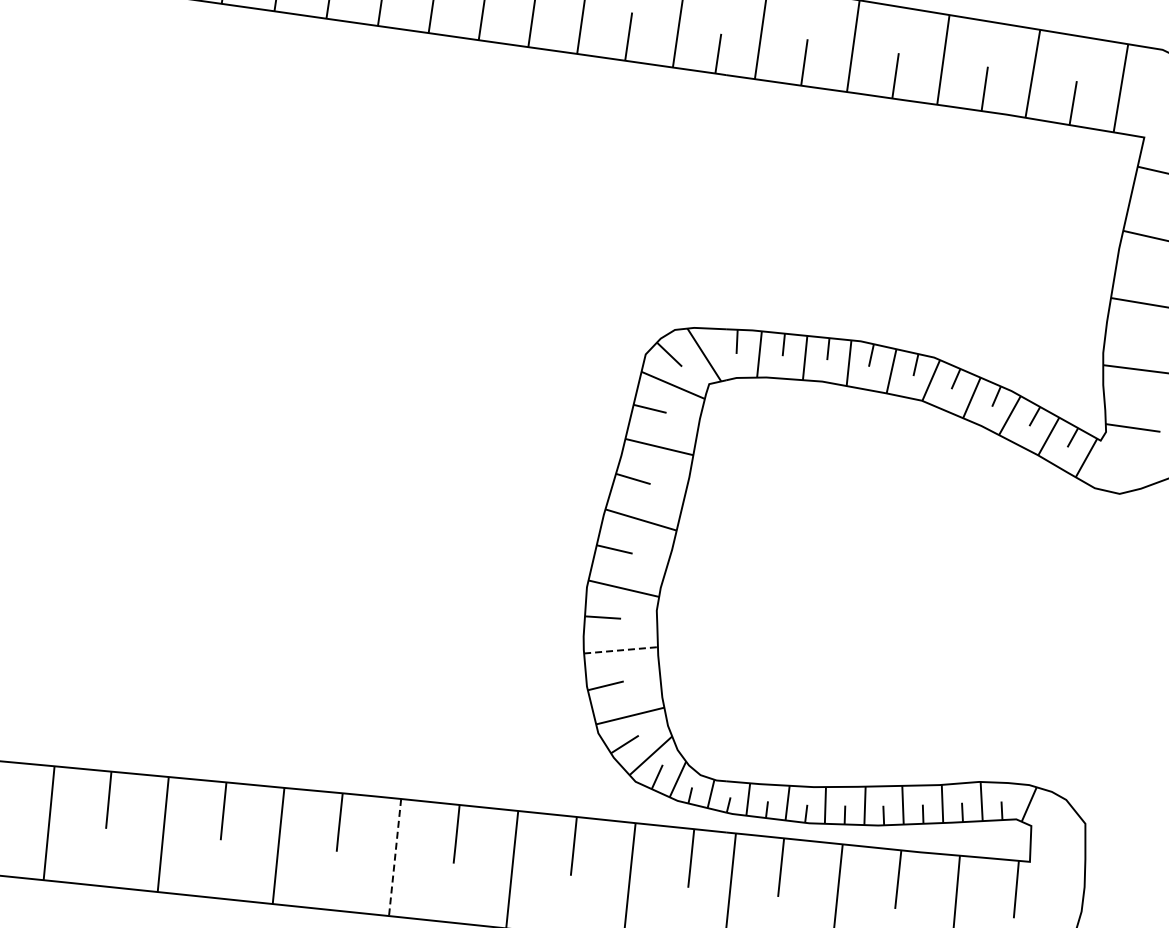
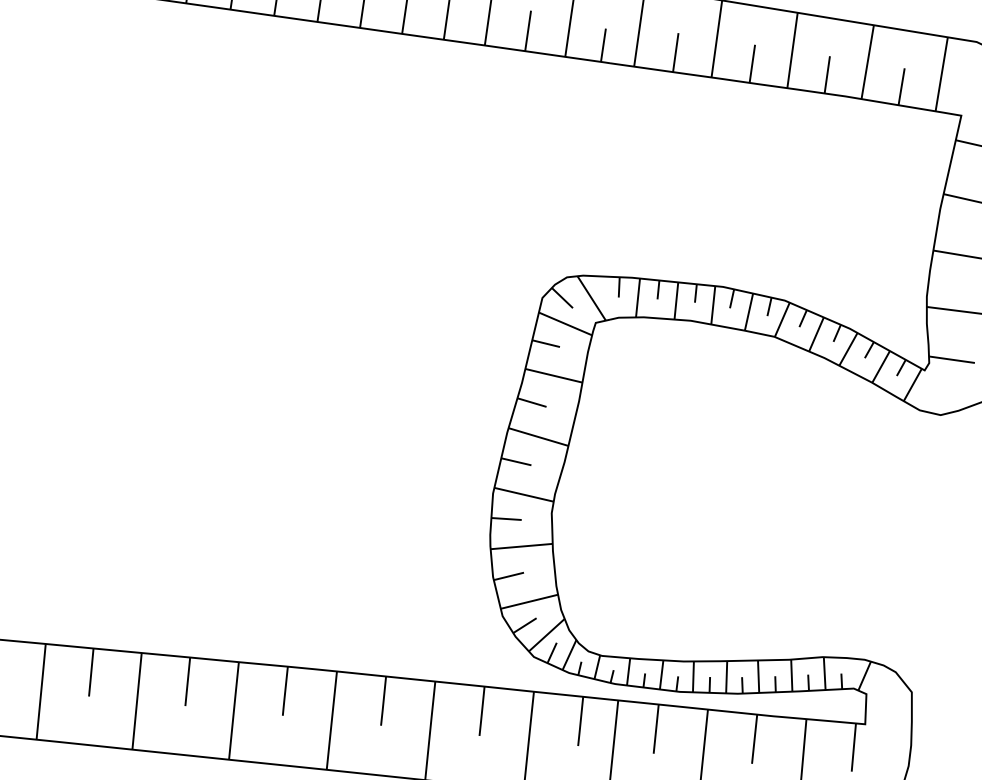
line: (621, 650) -> (522, 546), dashed -> solid
line: (395, 856) -> (332, 719), dashed -> solid

